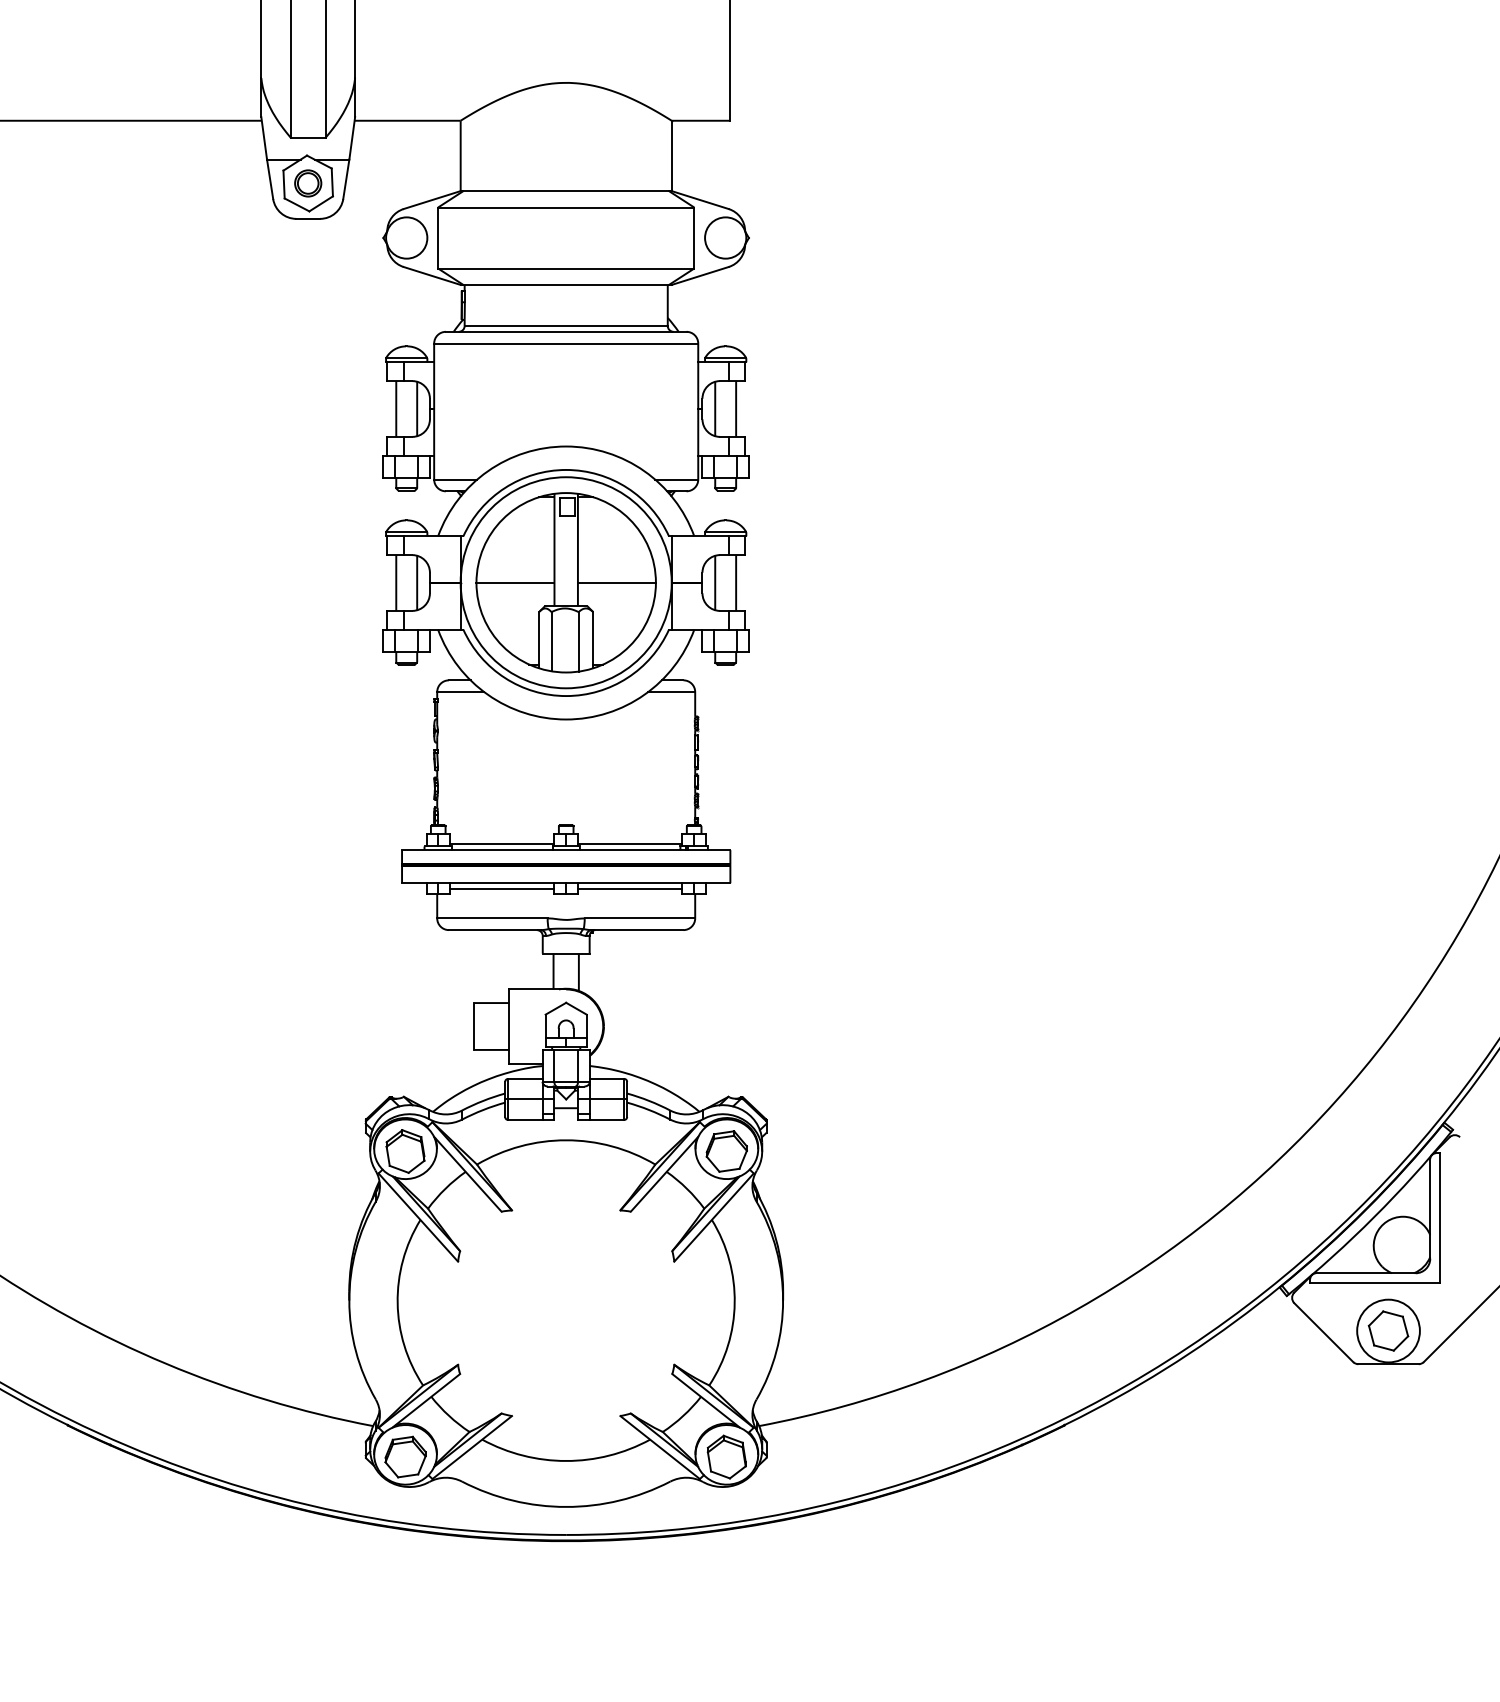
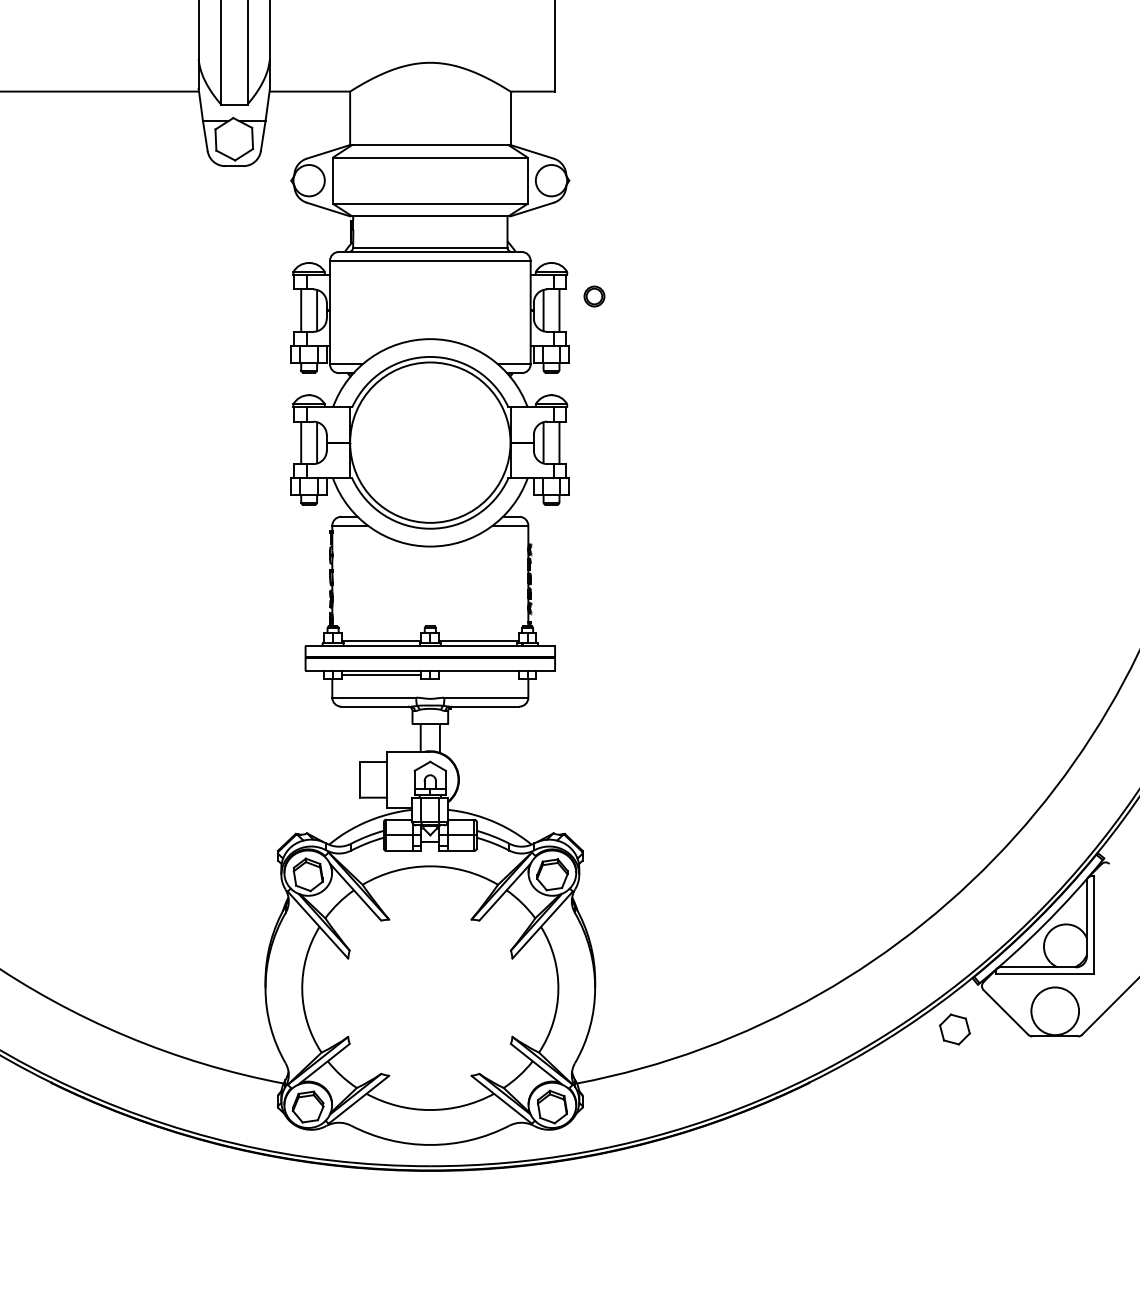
part: (308, 183) -> (594, 296), moved
part: (565, 582) -> (429, 442), removed
line: (629, 889) -> (478, 675), removed
part: (1388, 1330) -> (954, 1029), moved

